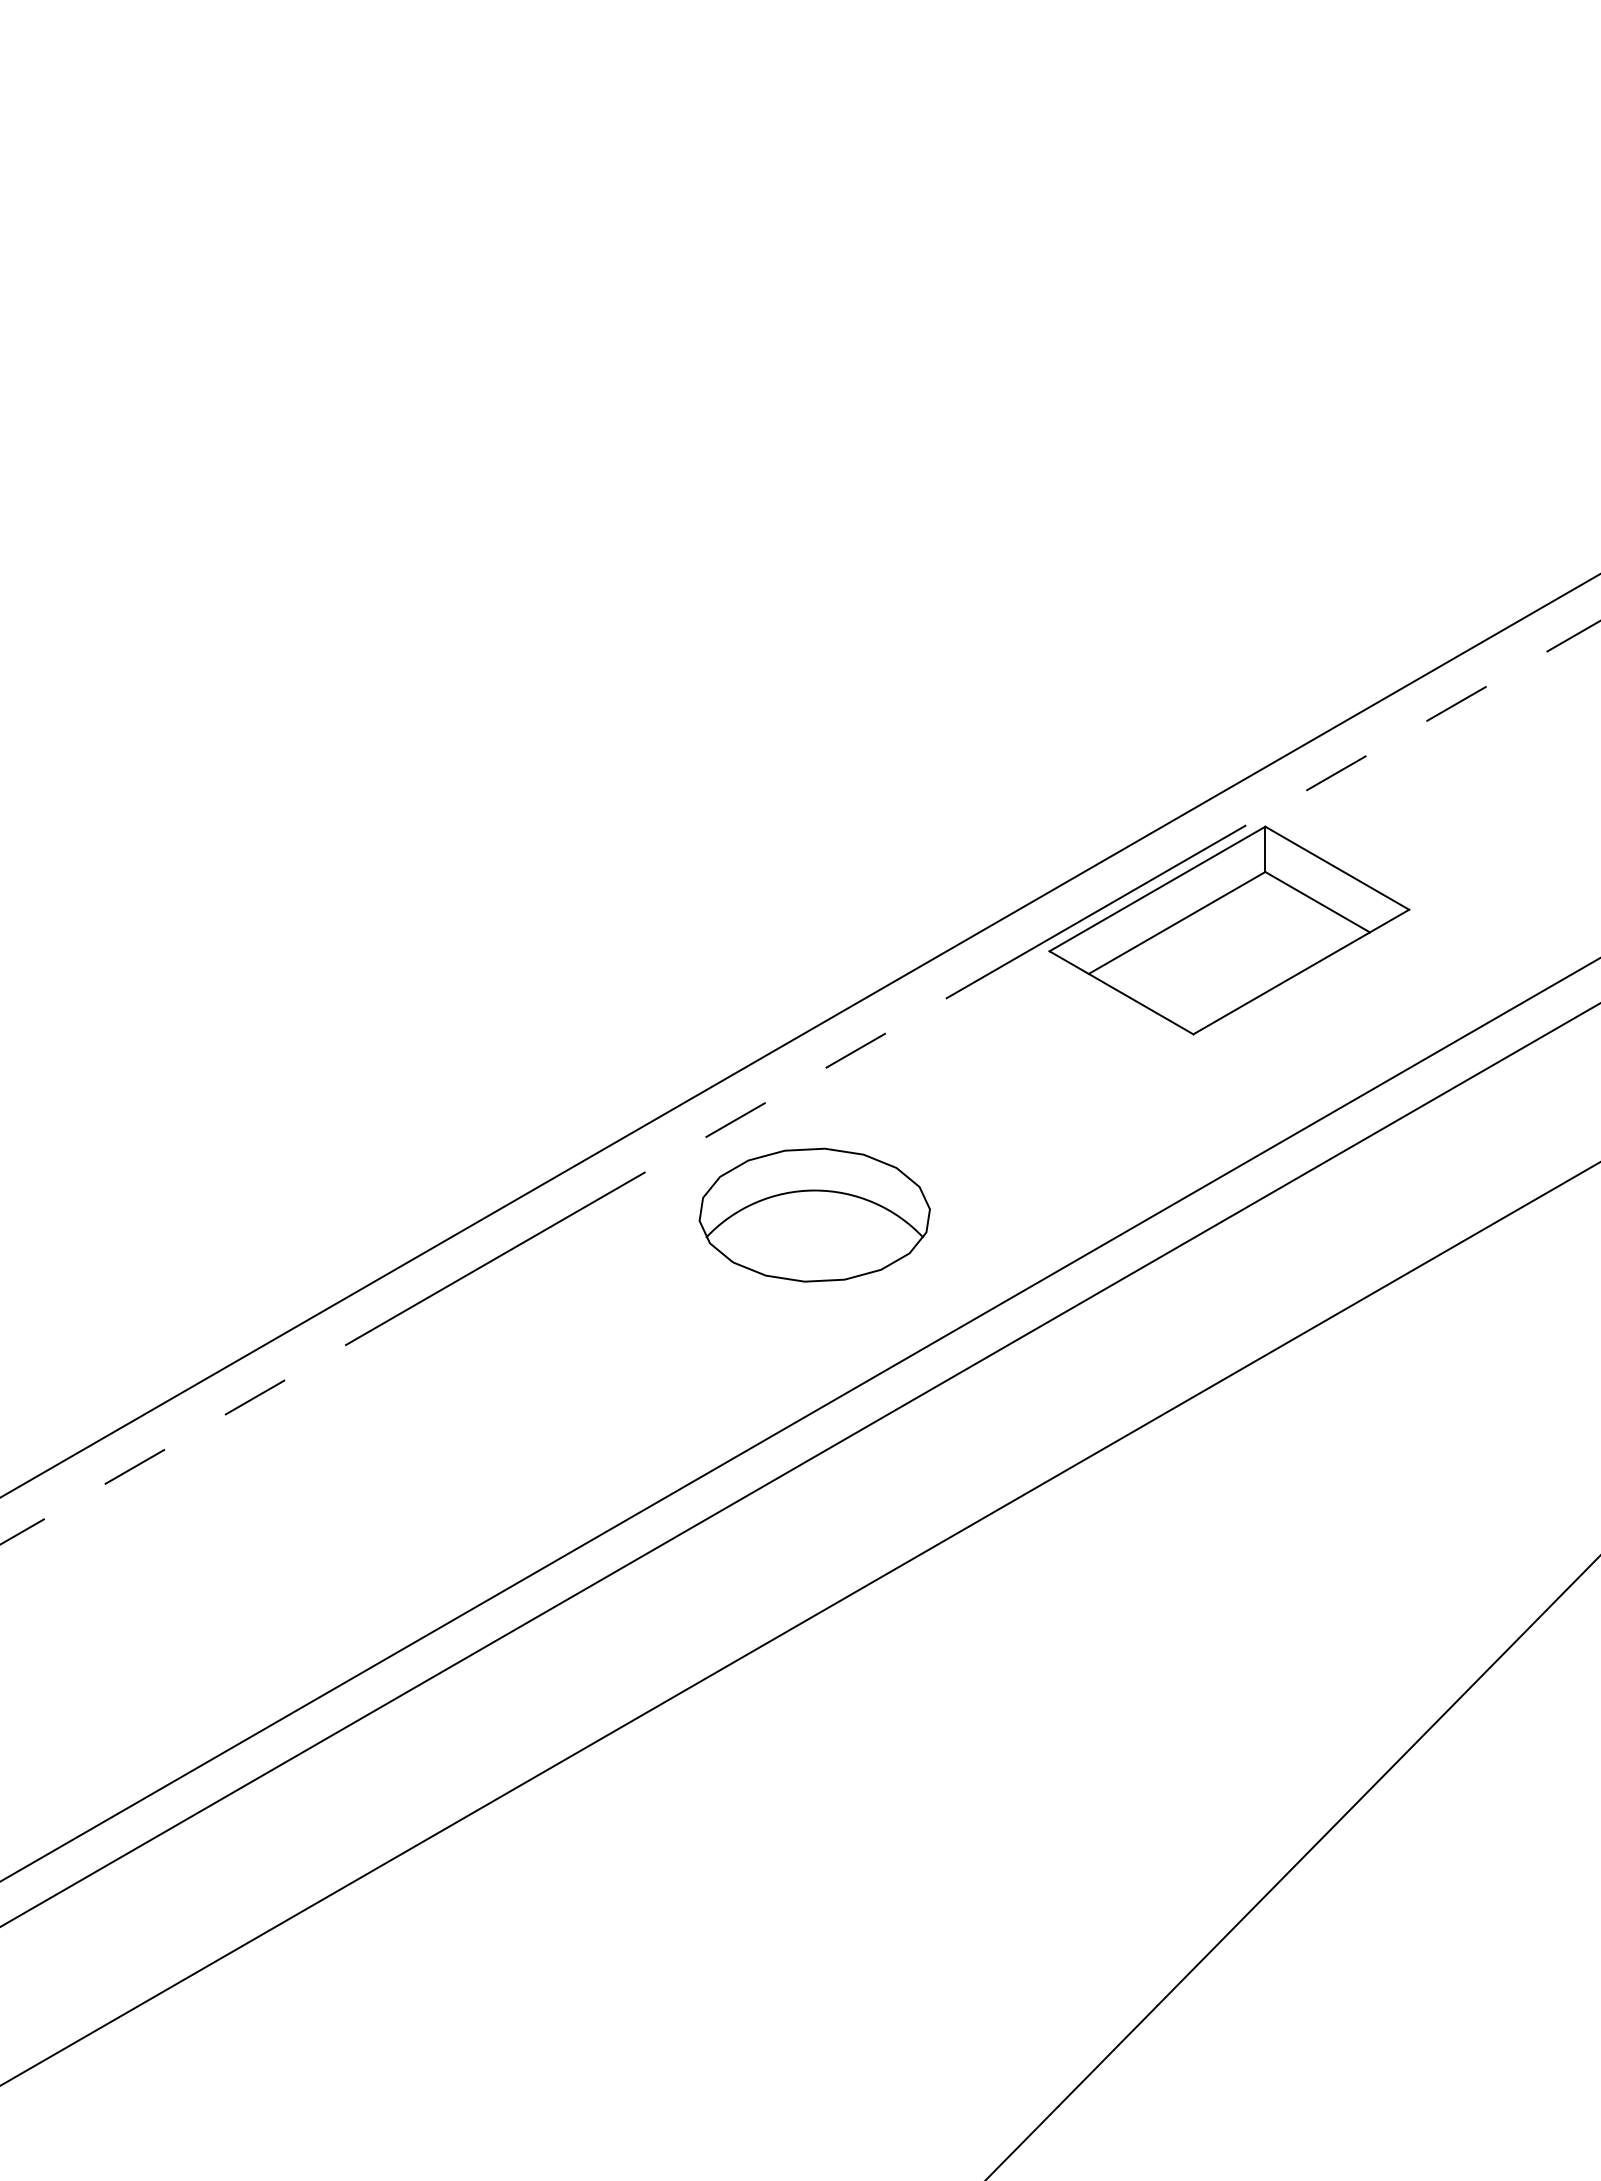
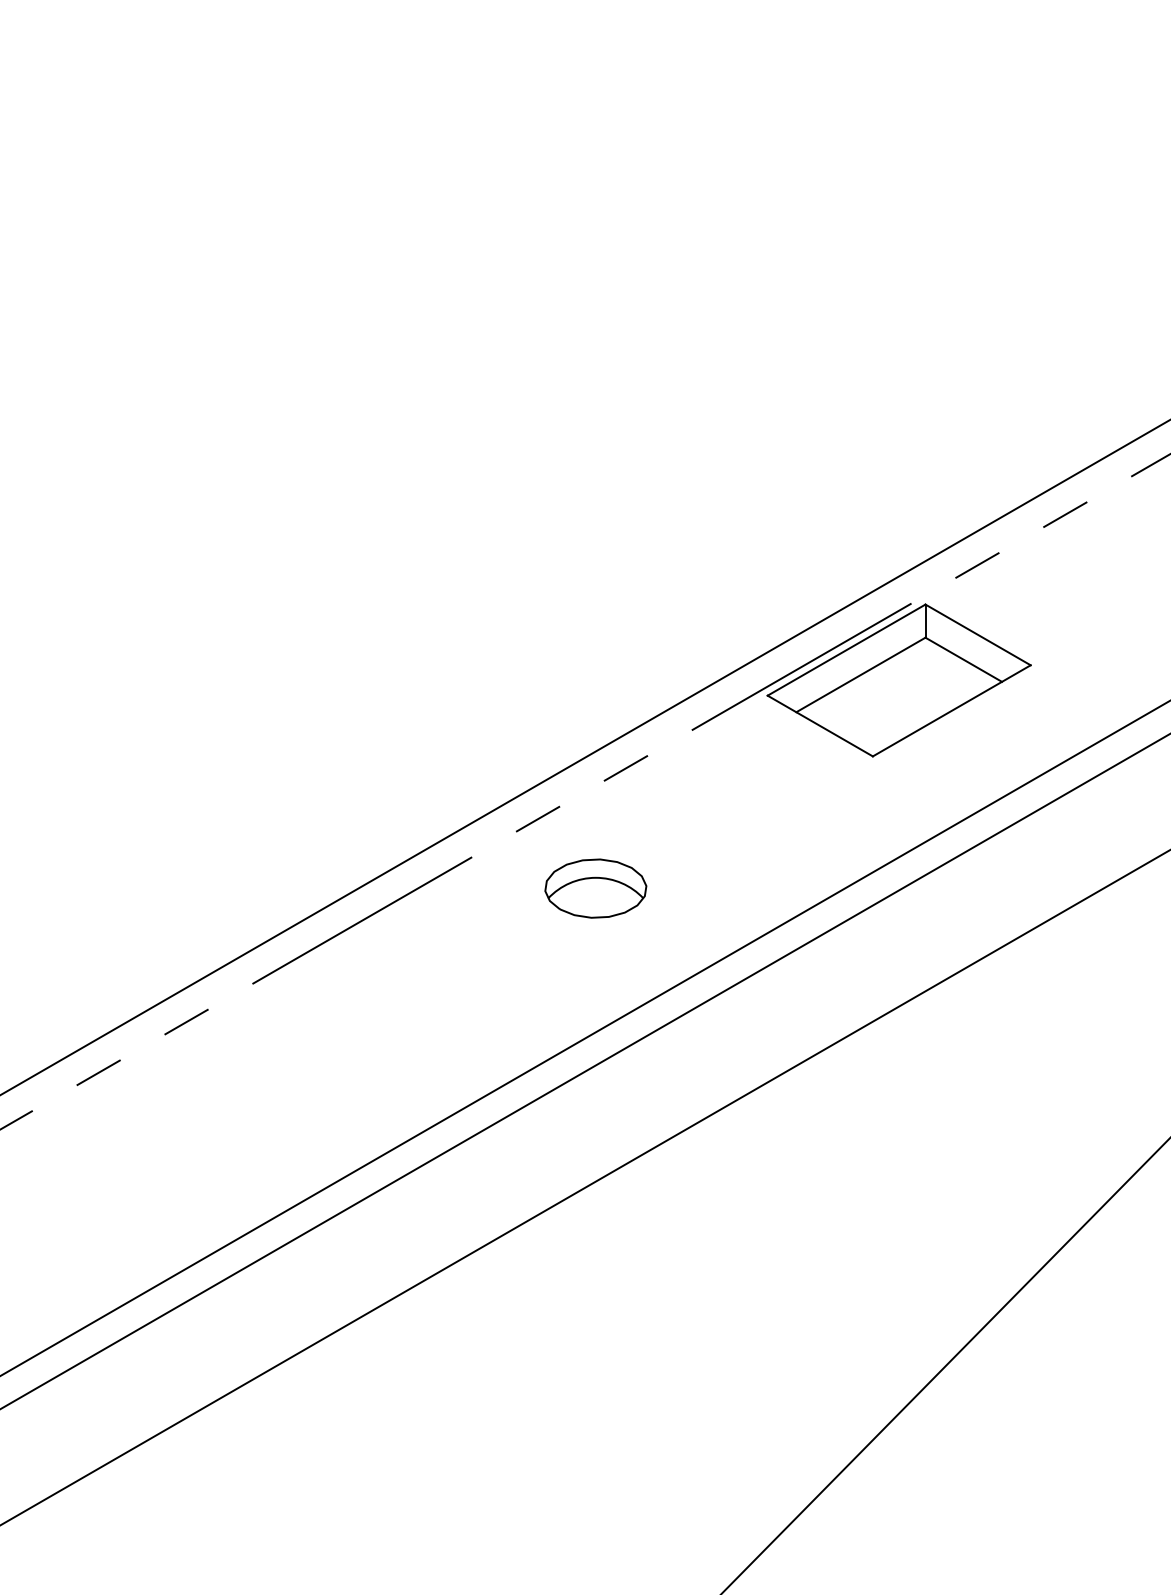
part: (814, 1214) -> (595, 888), size x0.6

